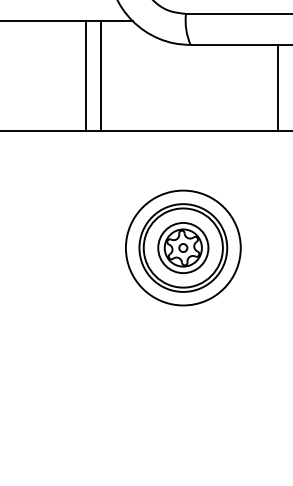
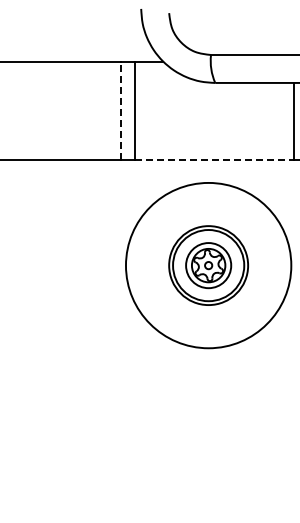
line: (85, 75) -> (120, 110), solid -> dashed
line: (189, 131) -> (214, 160), solid -> dashed
circle: (183, 247) -> (208, 265), size x1.6

